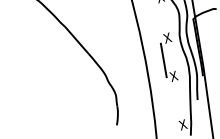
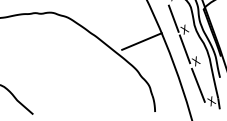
line: (157, 23) -> (173, 18), added
line: (116, 42) -> (141, 41), added
line: (170, 102) -> (197, 84), added

